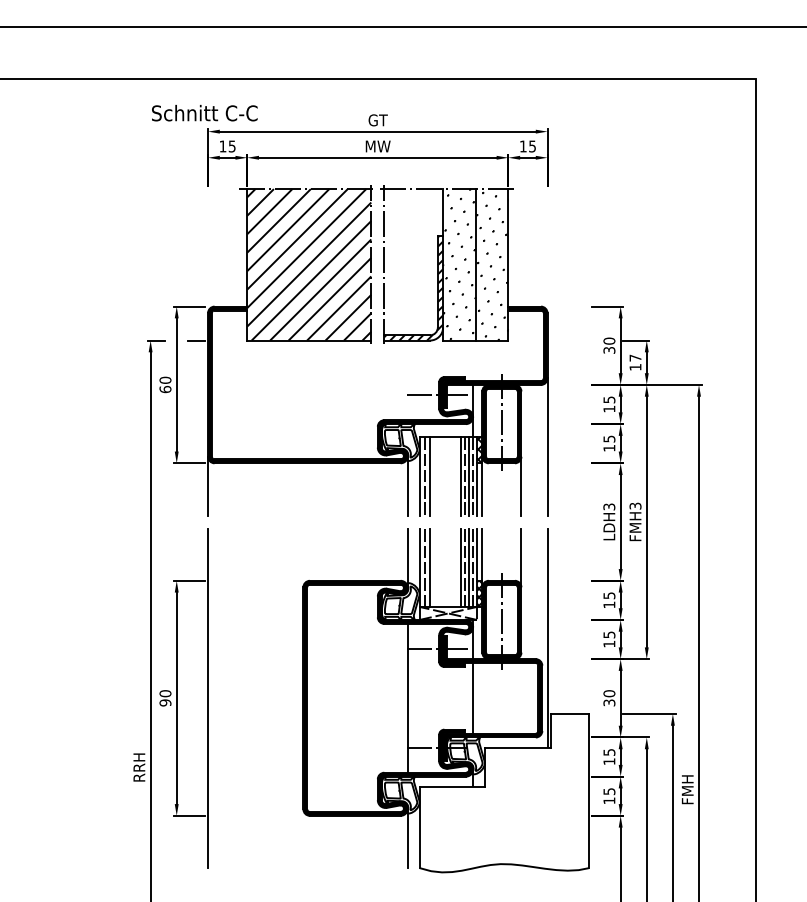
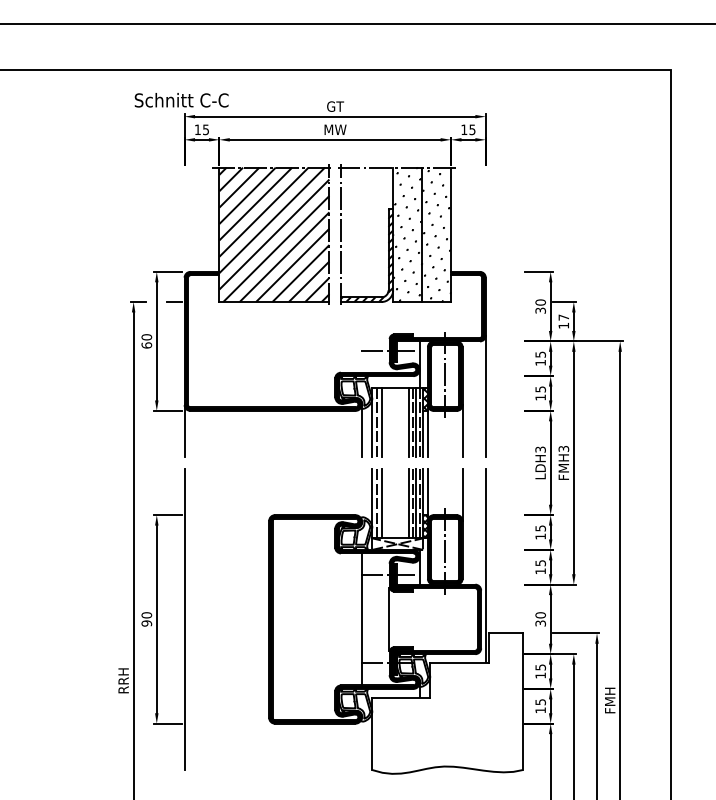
line: (407, 557) -> (361, 494), removed
line: (472, 698) -> (388, 619), moved
line: (407, 838) -> (361, 743), removed

